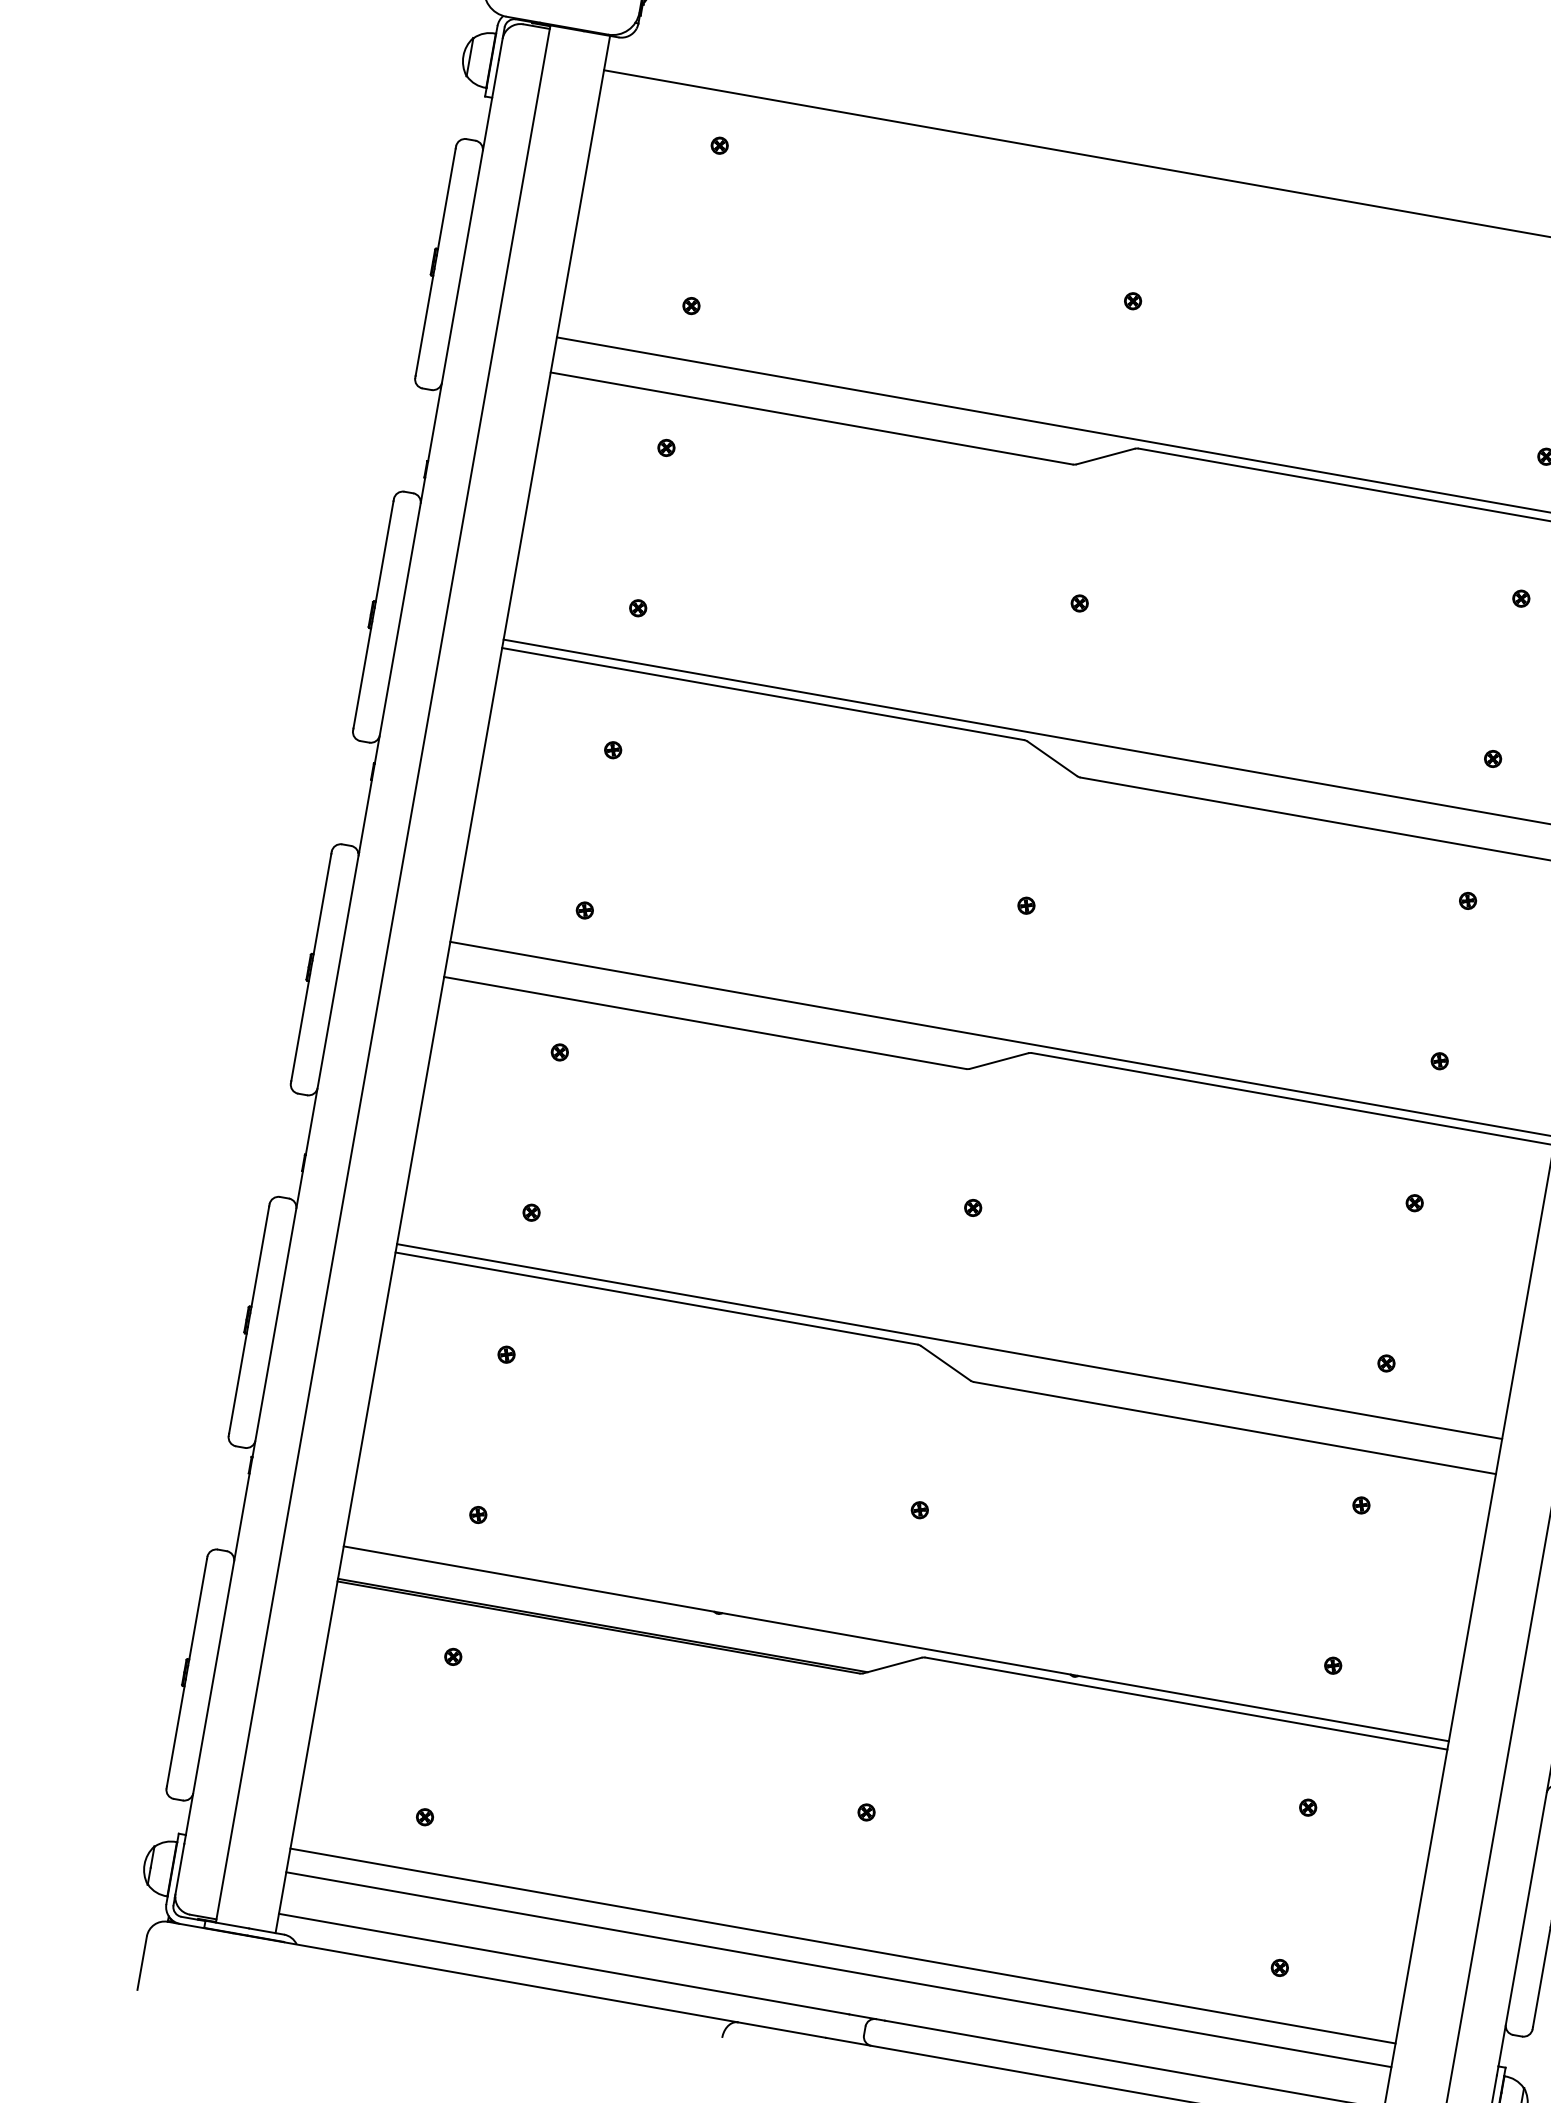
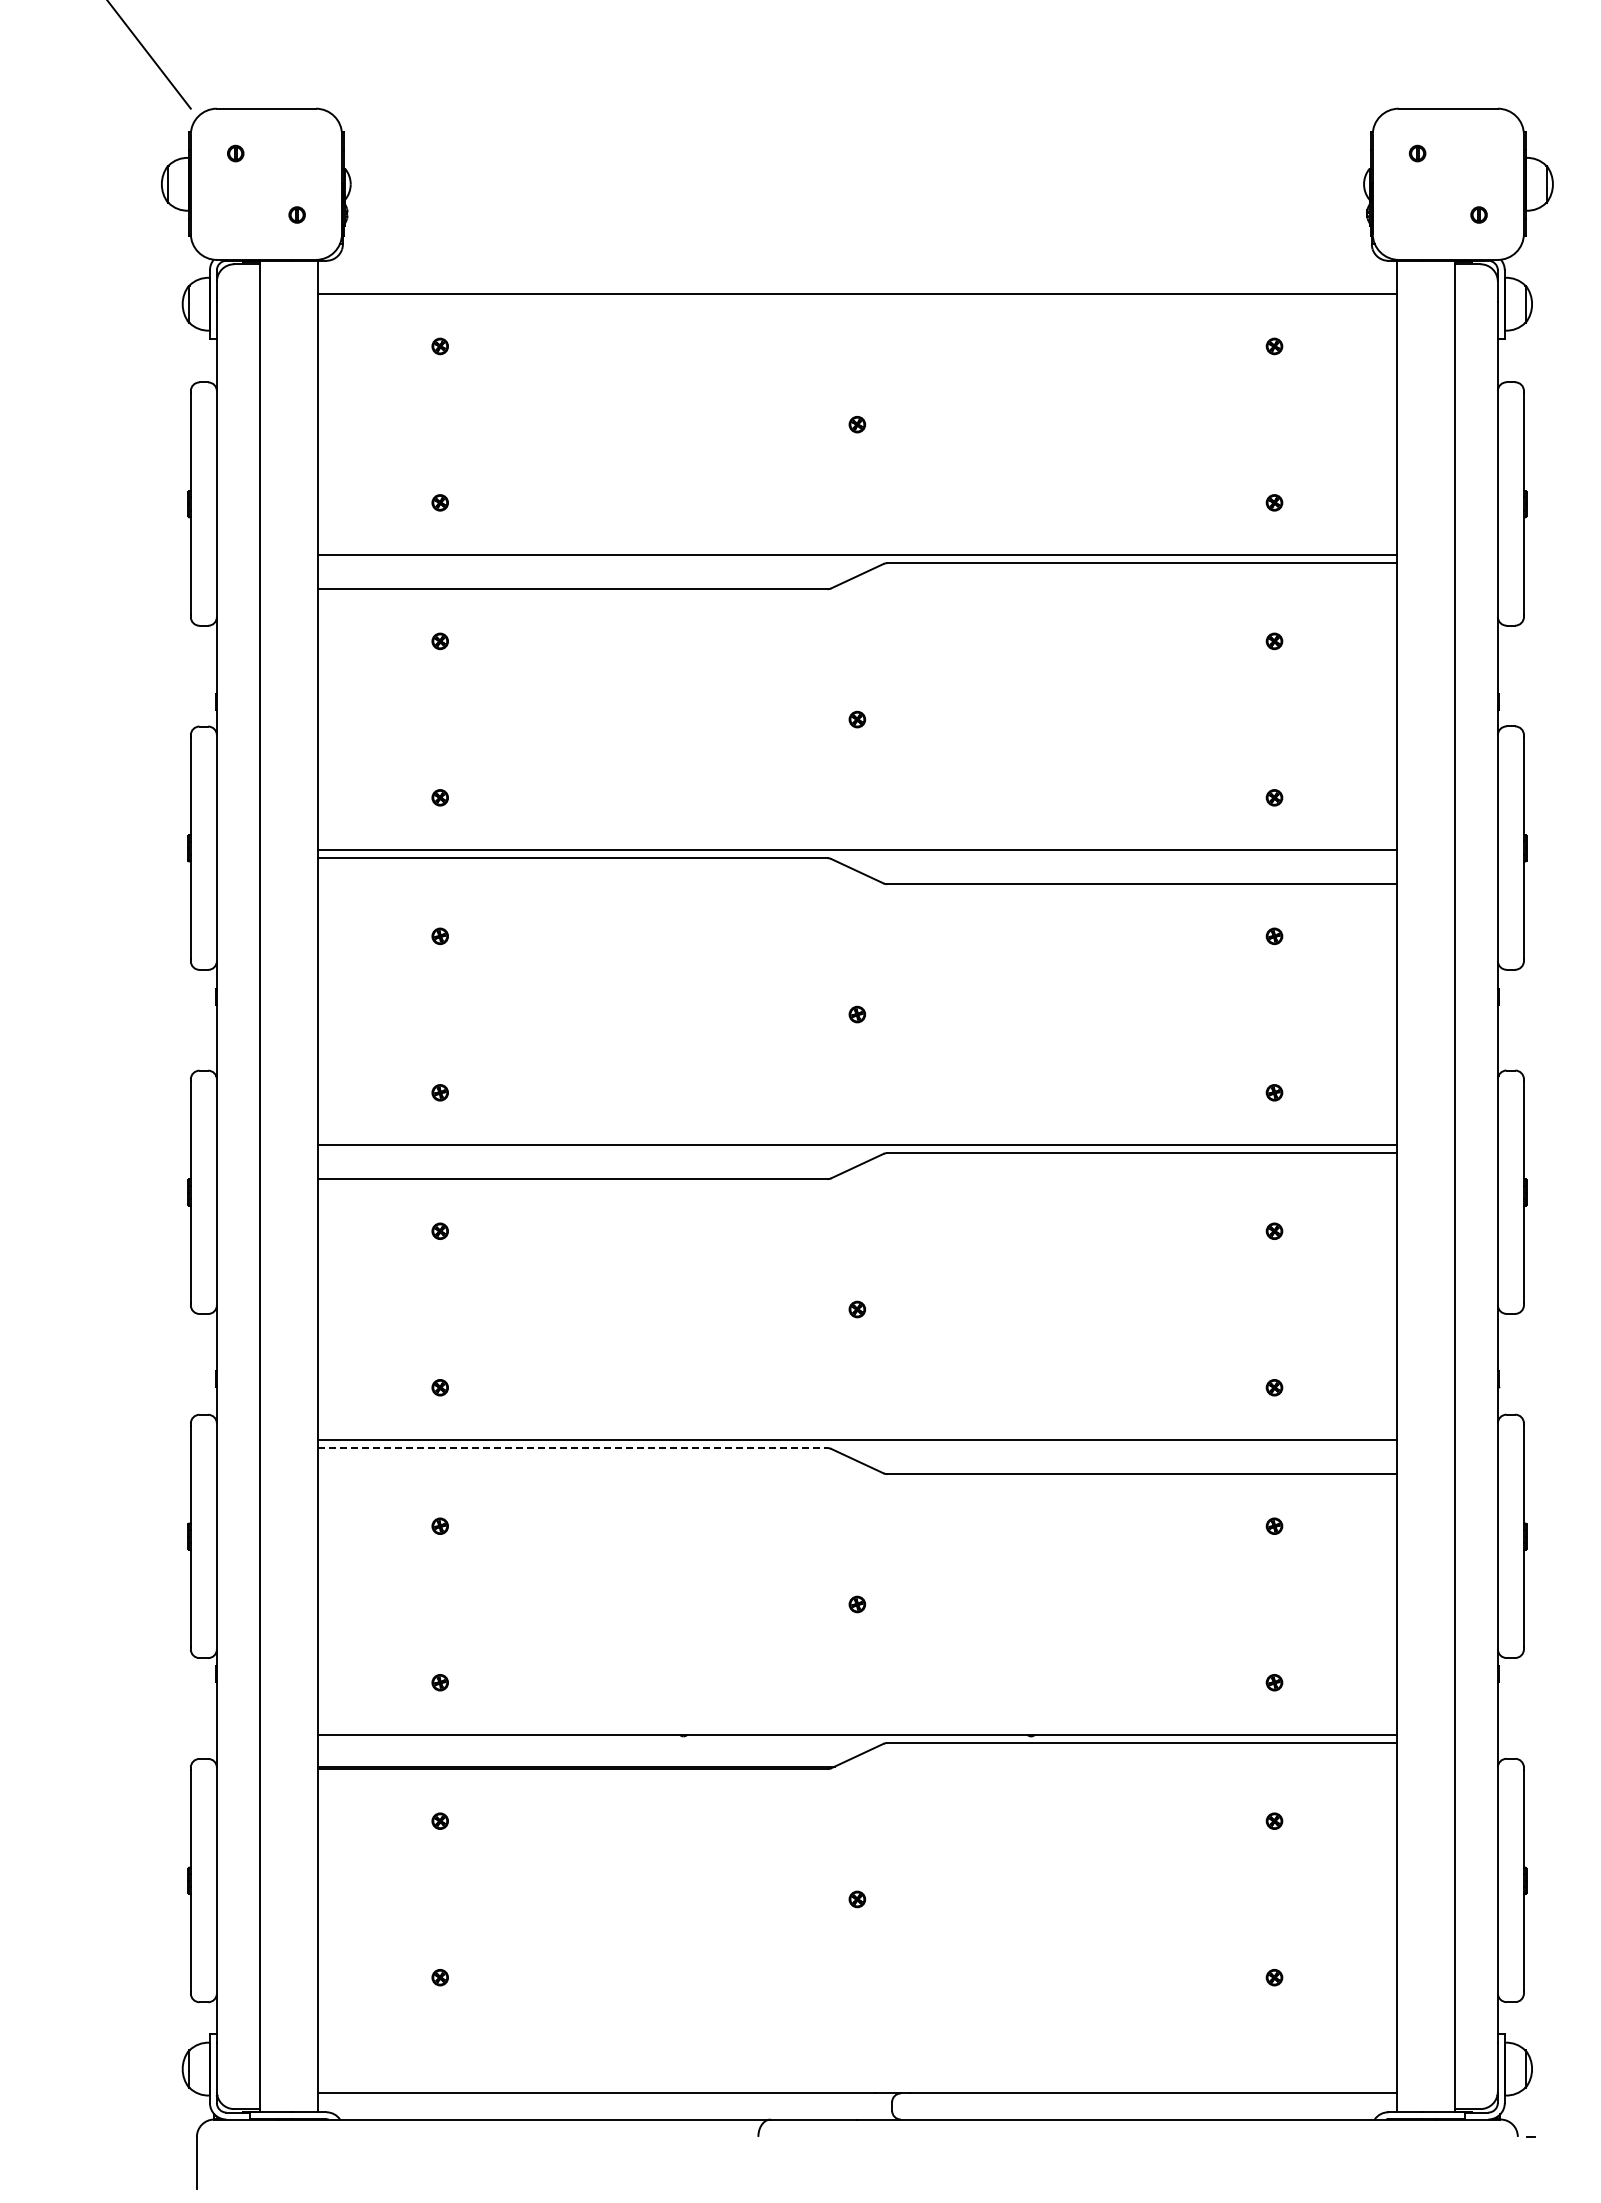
line: (656, 1298) -> (572, 1448), solid -> dashed
line: (843, 1945) -> (857, 2029), removed
line: (839, 1969) -> (857, 2052), removed

